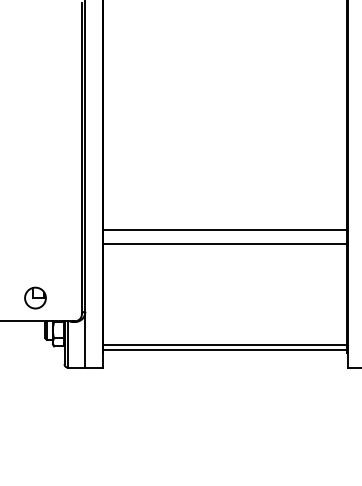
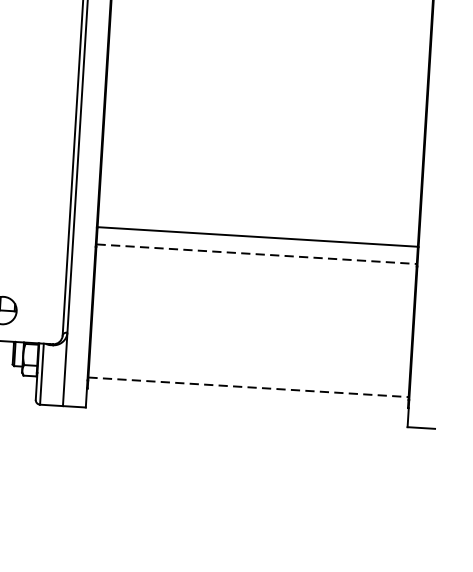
line: (225, 243) -> (257, 254), solid -> dashed
line: (225, 344) -> (249, 386), solid -> dashed
line: (224, 350) -> (247, 394), removed

